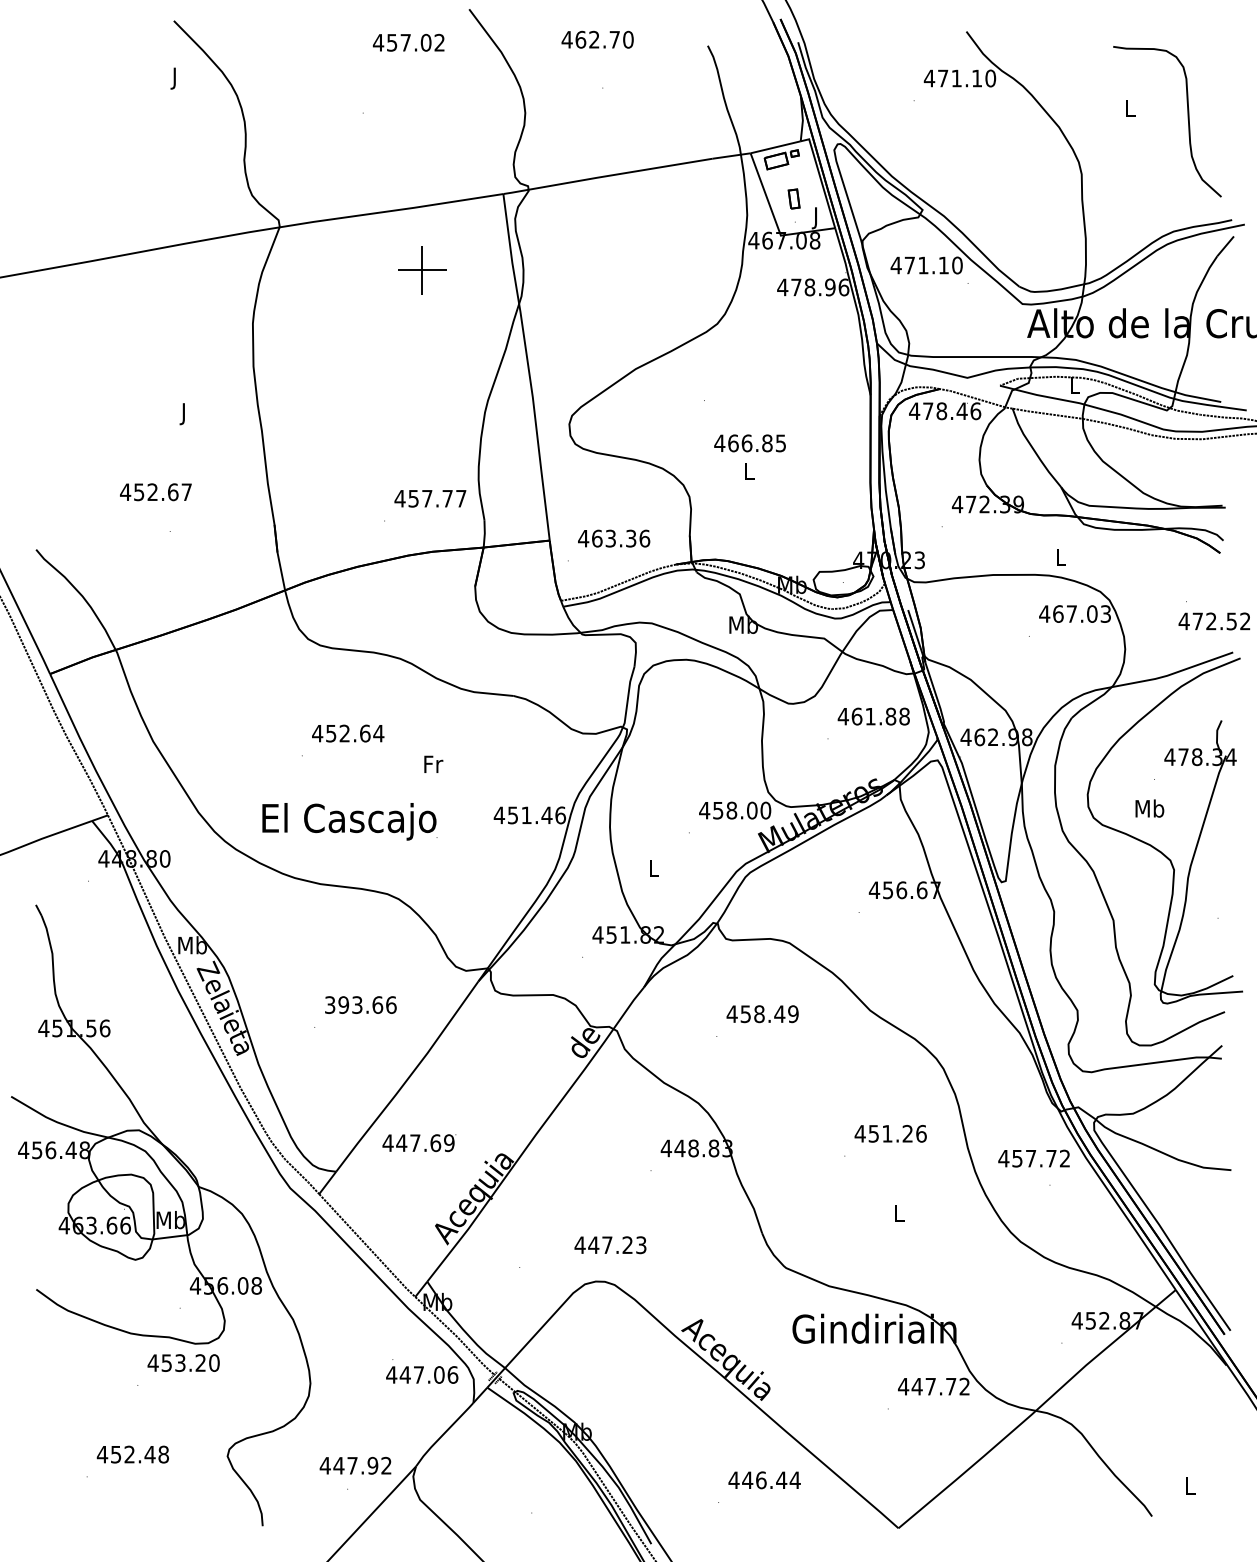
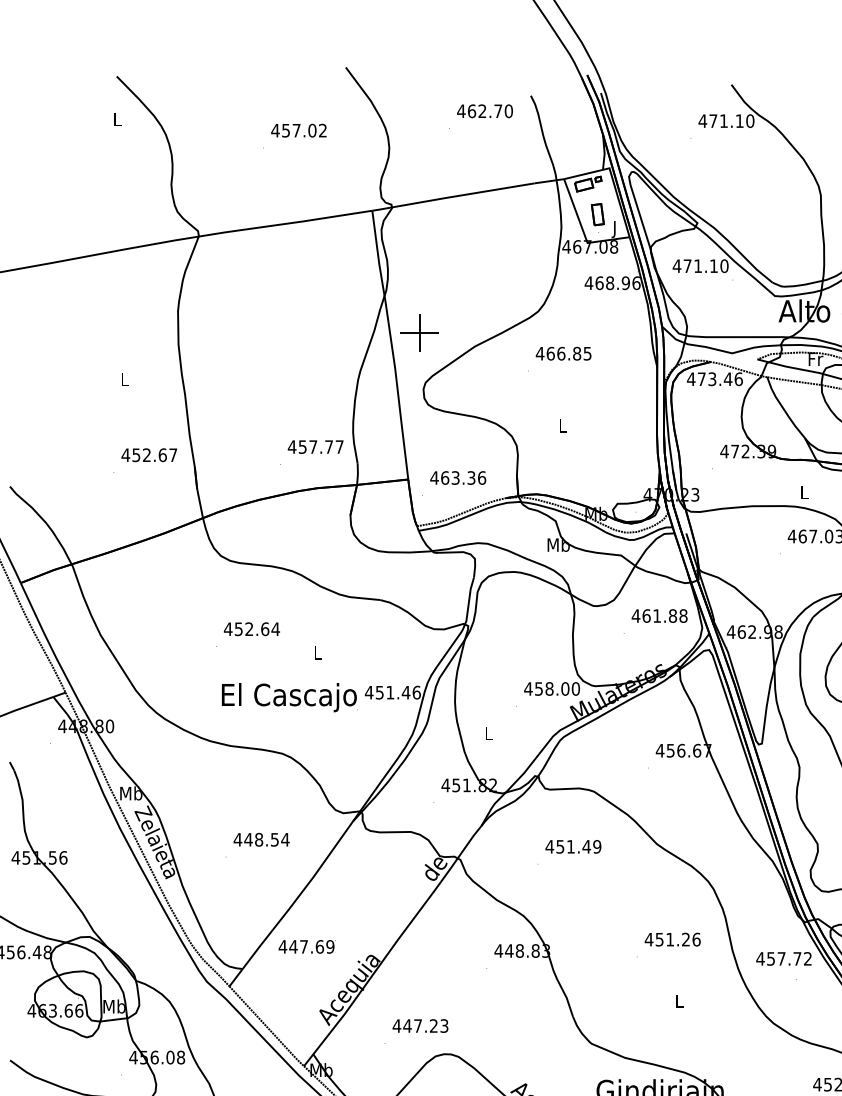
text: (597, 39) -> (484, 111), moved
text: (408, 42) -> (298, 130), moved
text: (175, 78) -> (118, 121), J -> L
part: (793, 198) -> (597, 214), size x1.43
part: (422, 270) -> (419, 332), moved
text: (796, 287) -> (599, 283), 478.96 -> 468.96
text: (1075, 385) -> (816, 359), L -> Fr
text: (941, 411) -> (712, 379), 478.46 -> 473.46
text: (184, 414) -> (125, 381), J -> L
text: (749, 443) -> (563, 353), moved
text: (155, 492) -> (149, 455), moved
text: (433, 763) -> (318, 652), Fr -> L
text: (349, 821) -> (289, 697), moved
text: (360, 1004) -> (261, 839), 393.66 -> 448.54
text: (759, 1014) -> (570, 847), 458.49 -> 451.49
text: (610, 1245) -> (420, 1026), moved

